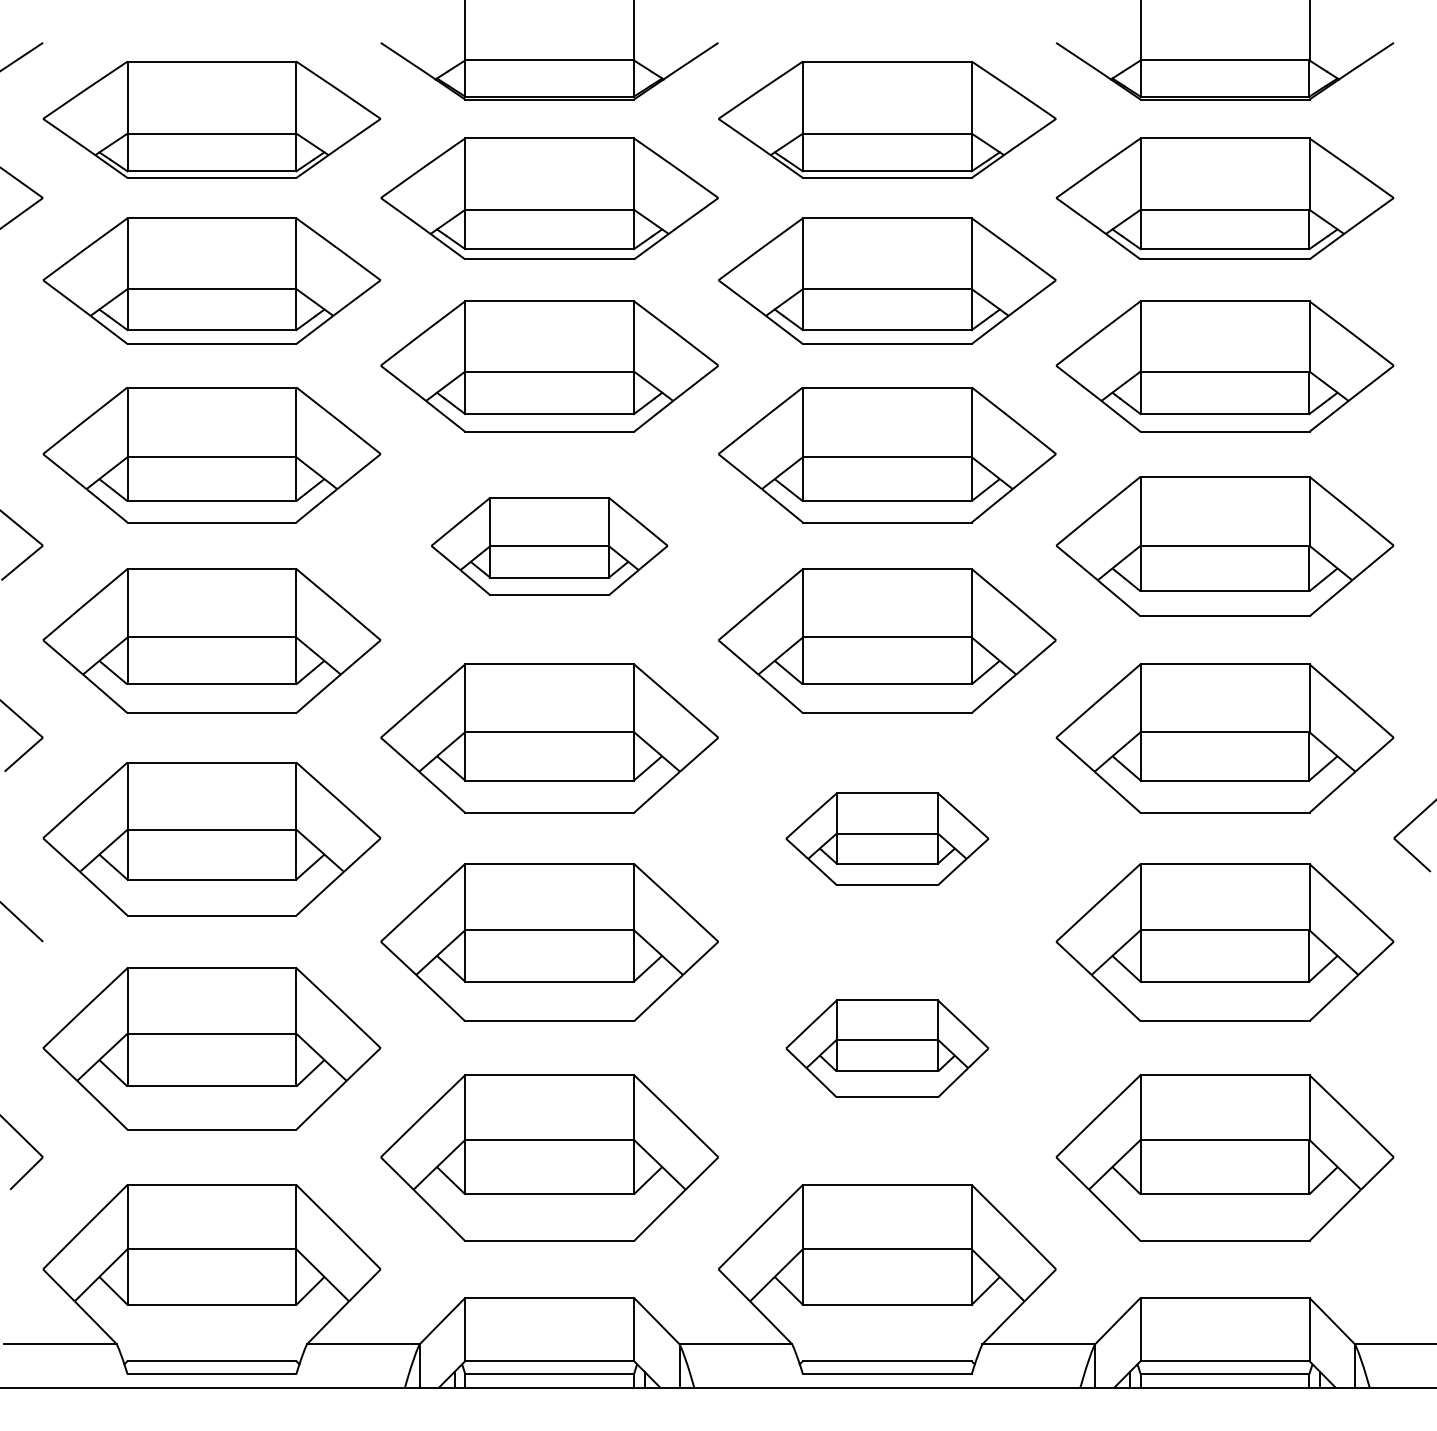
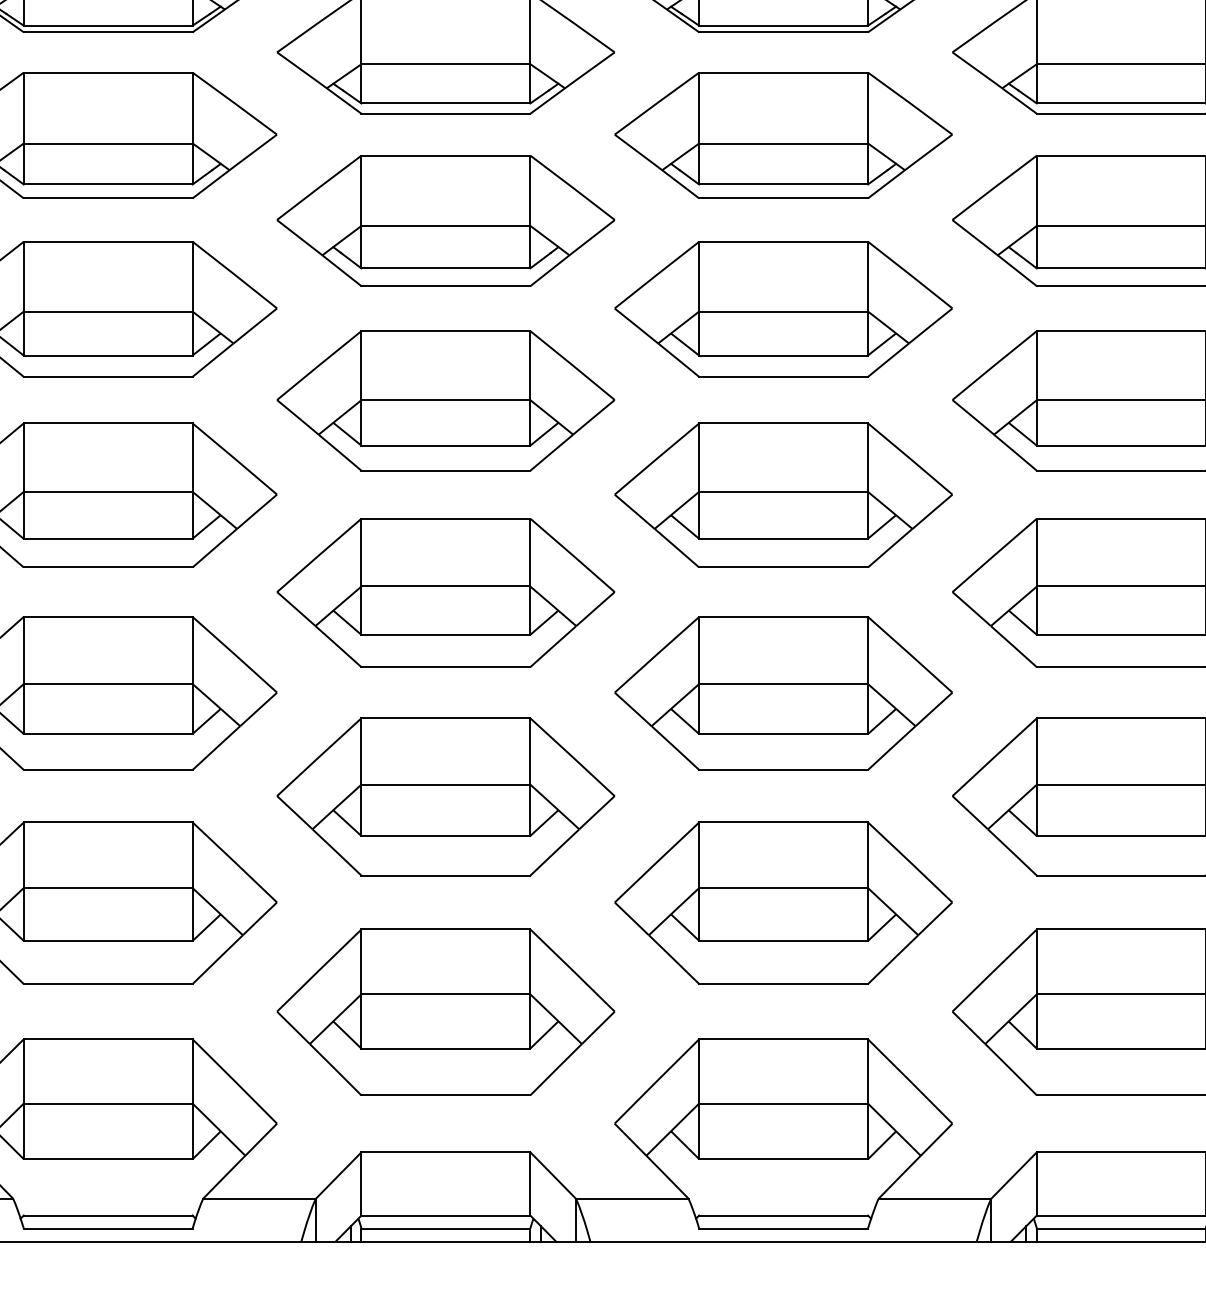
part: (549, 546) -> (445, 400), size x1.43
part: (887, 839) -> (783, 693), size x1.67
part: (887, 1048) -> (783, 902), size x1.67

